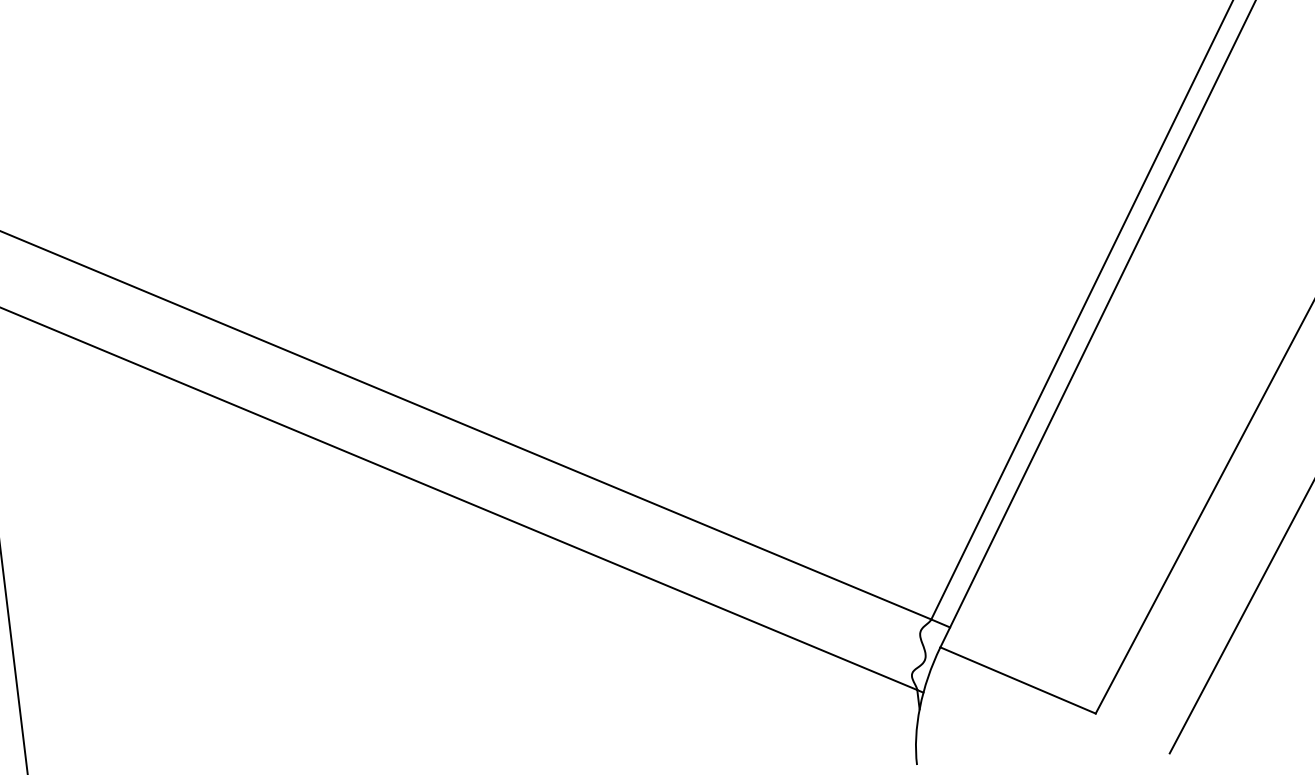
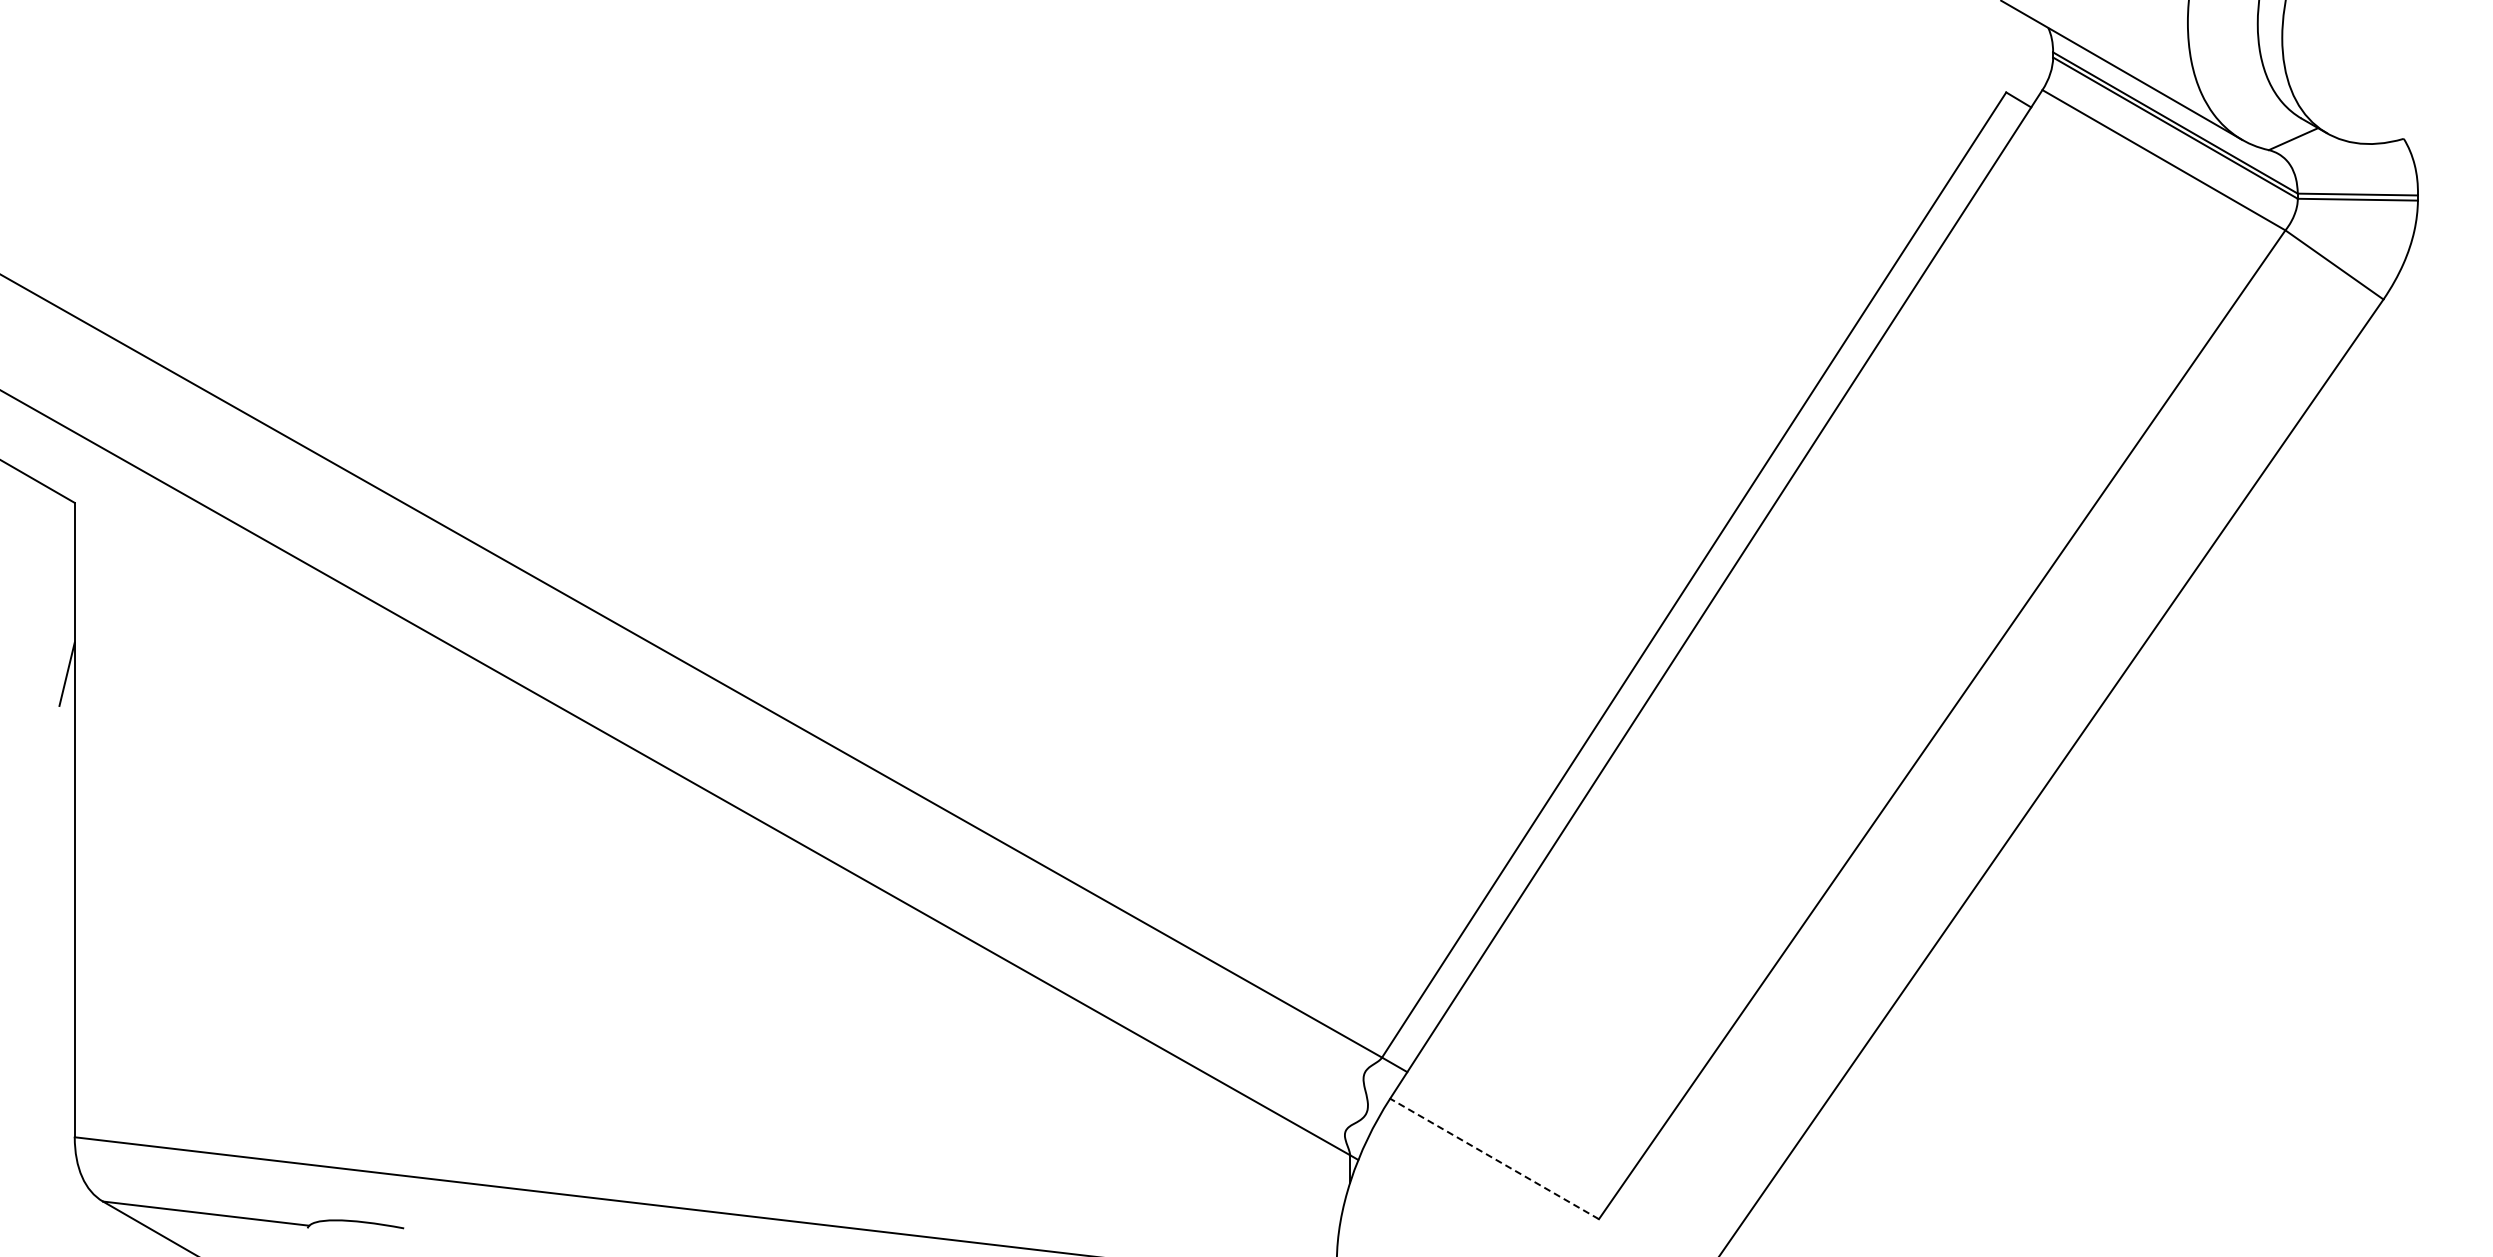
line: (1017, 680) -> (1494, 1158), solid -> dashed

